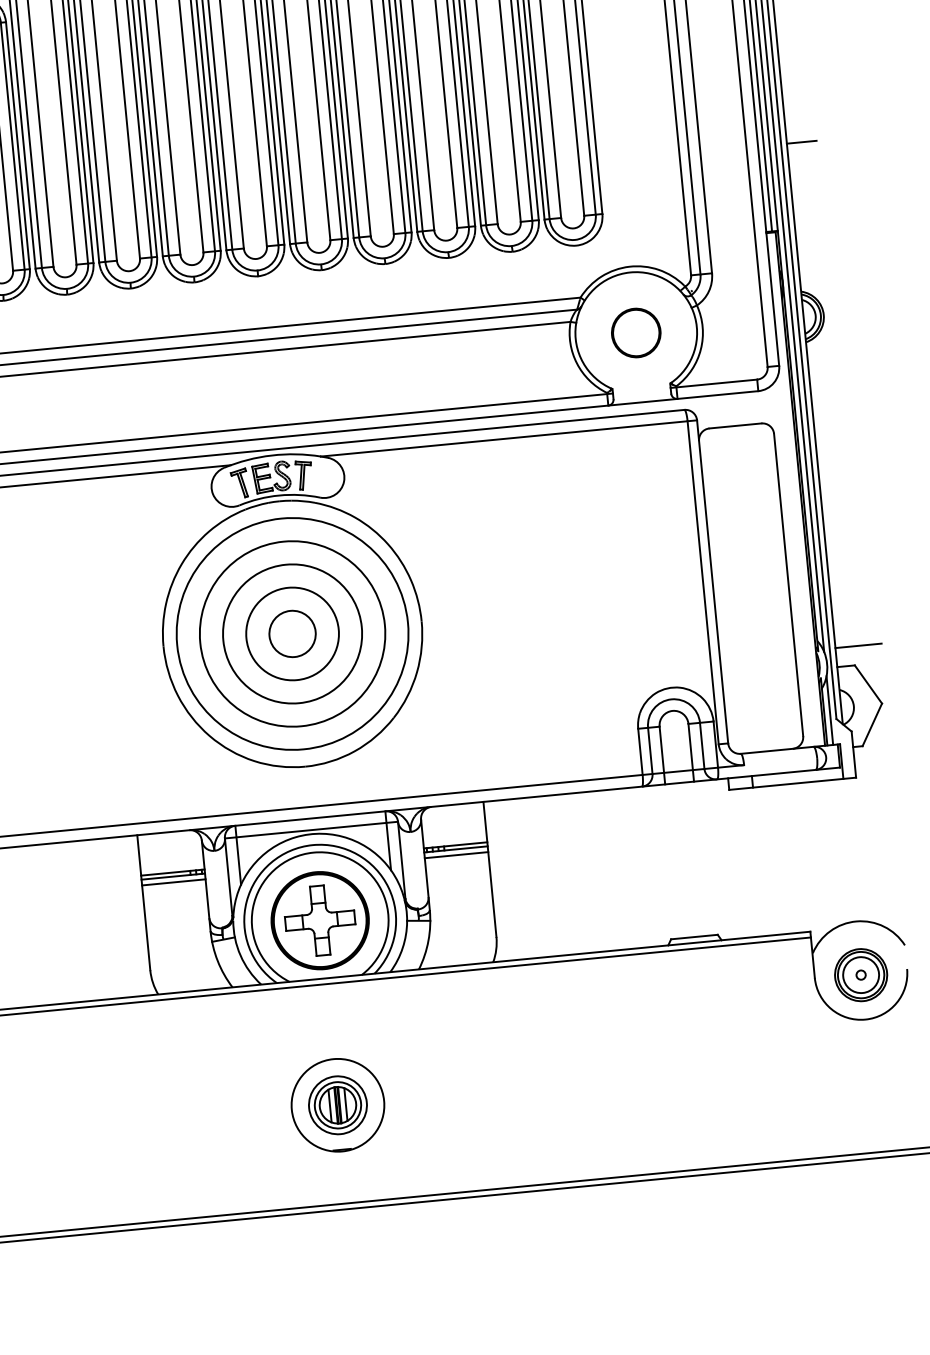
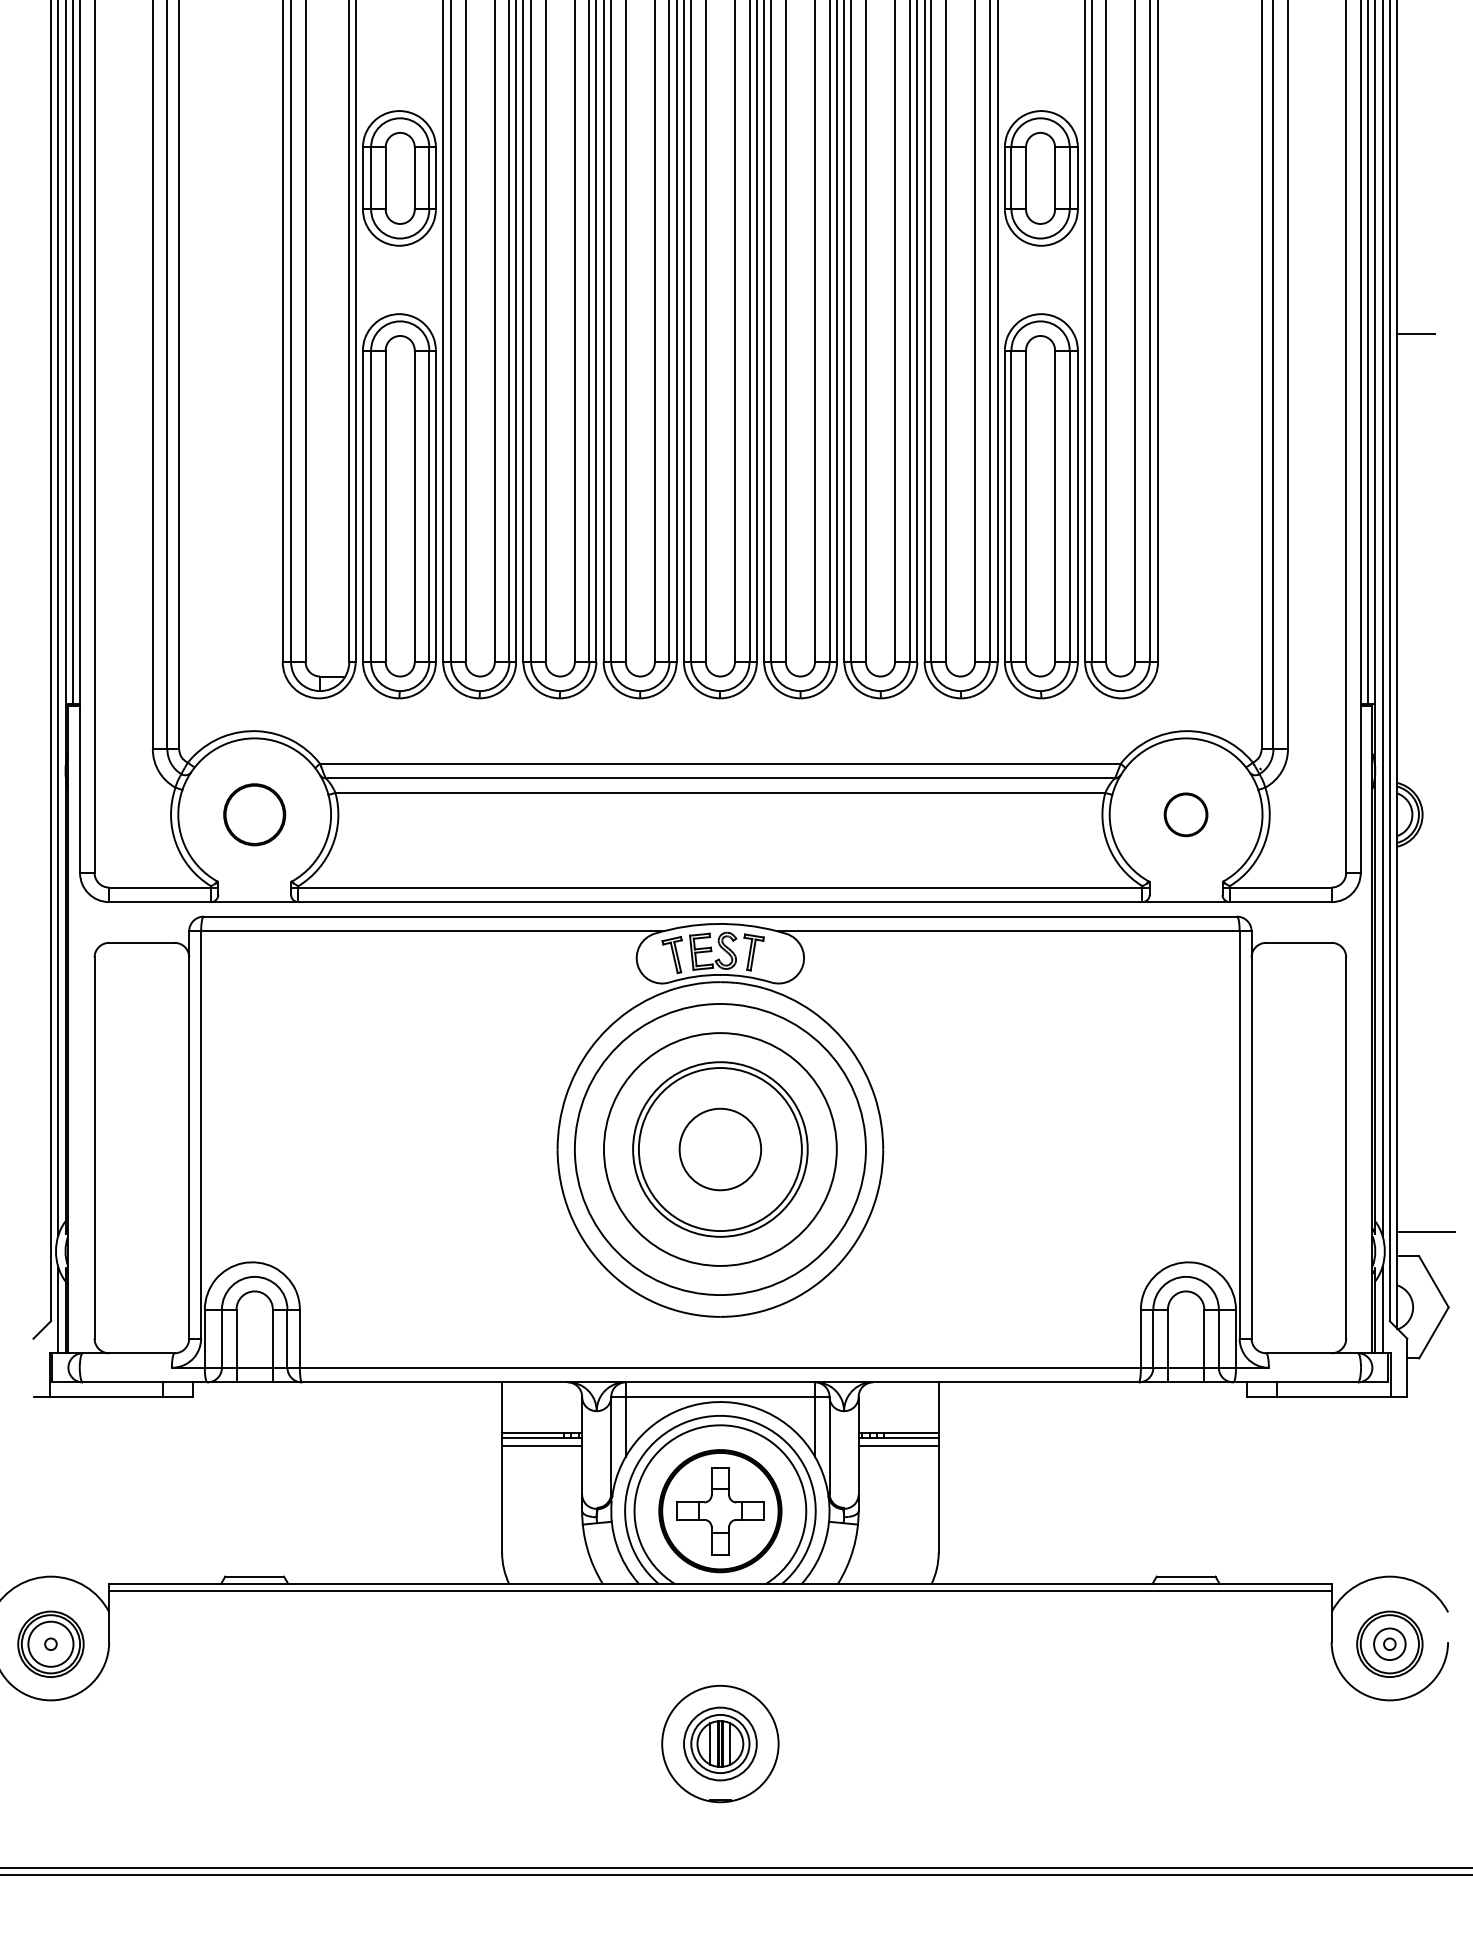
line: (801, 142) -> (1415, 596), removed
part: (635, 332) -> (1185, 814), size x0.7
circle: (292, 633) -> (720, 1149), size x1.4
circle: (292, 633) -> (720, 1149), size x1.4
circle: (860, 974) -> (1389, 1643), size x0.7

